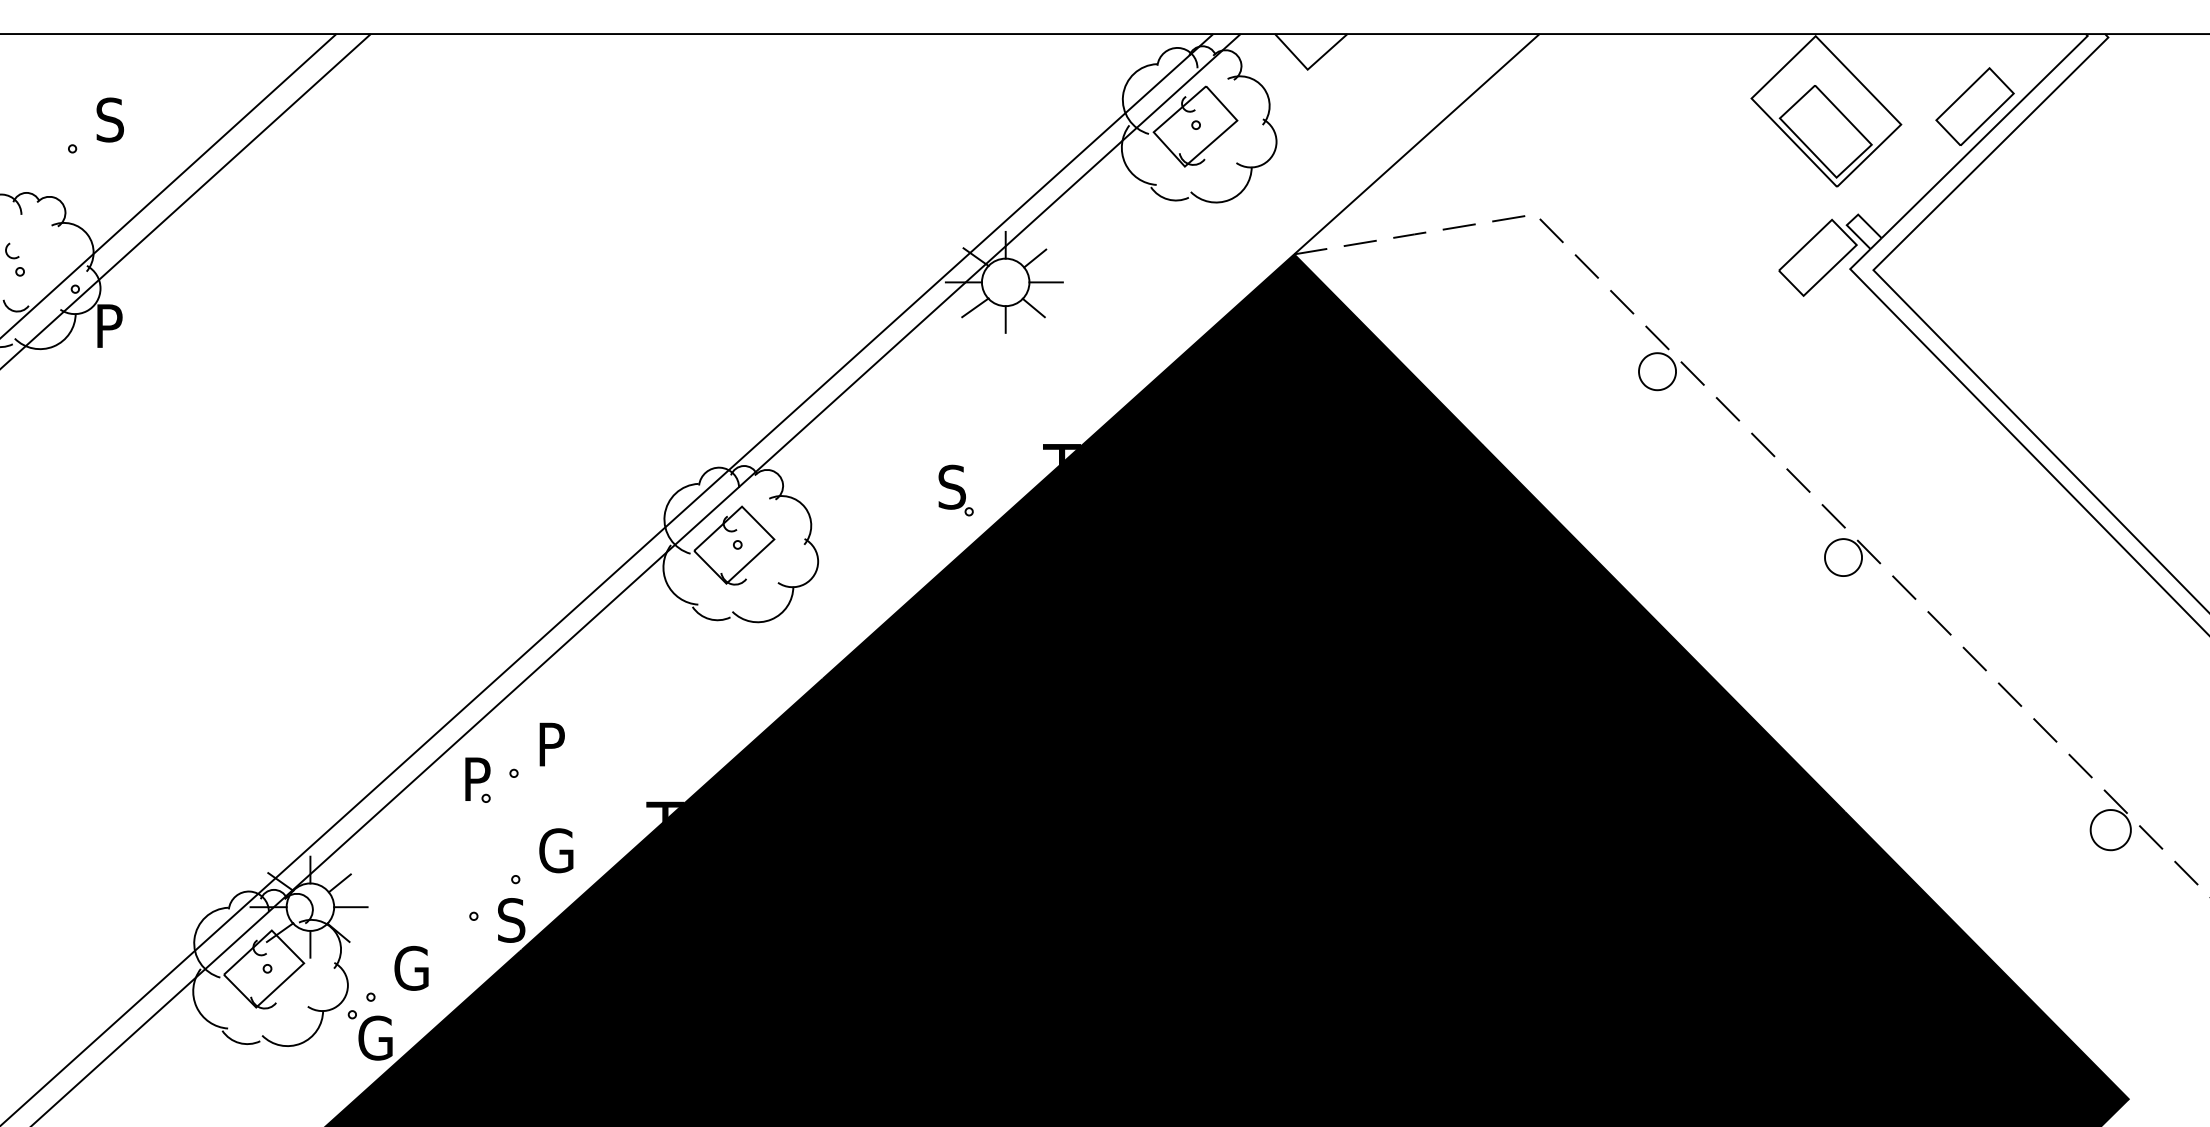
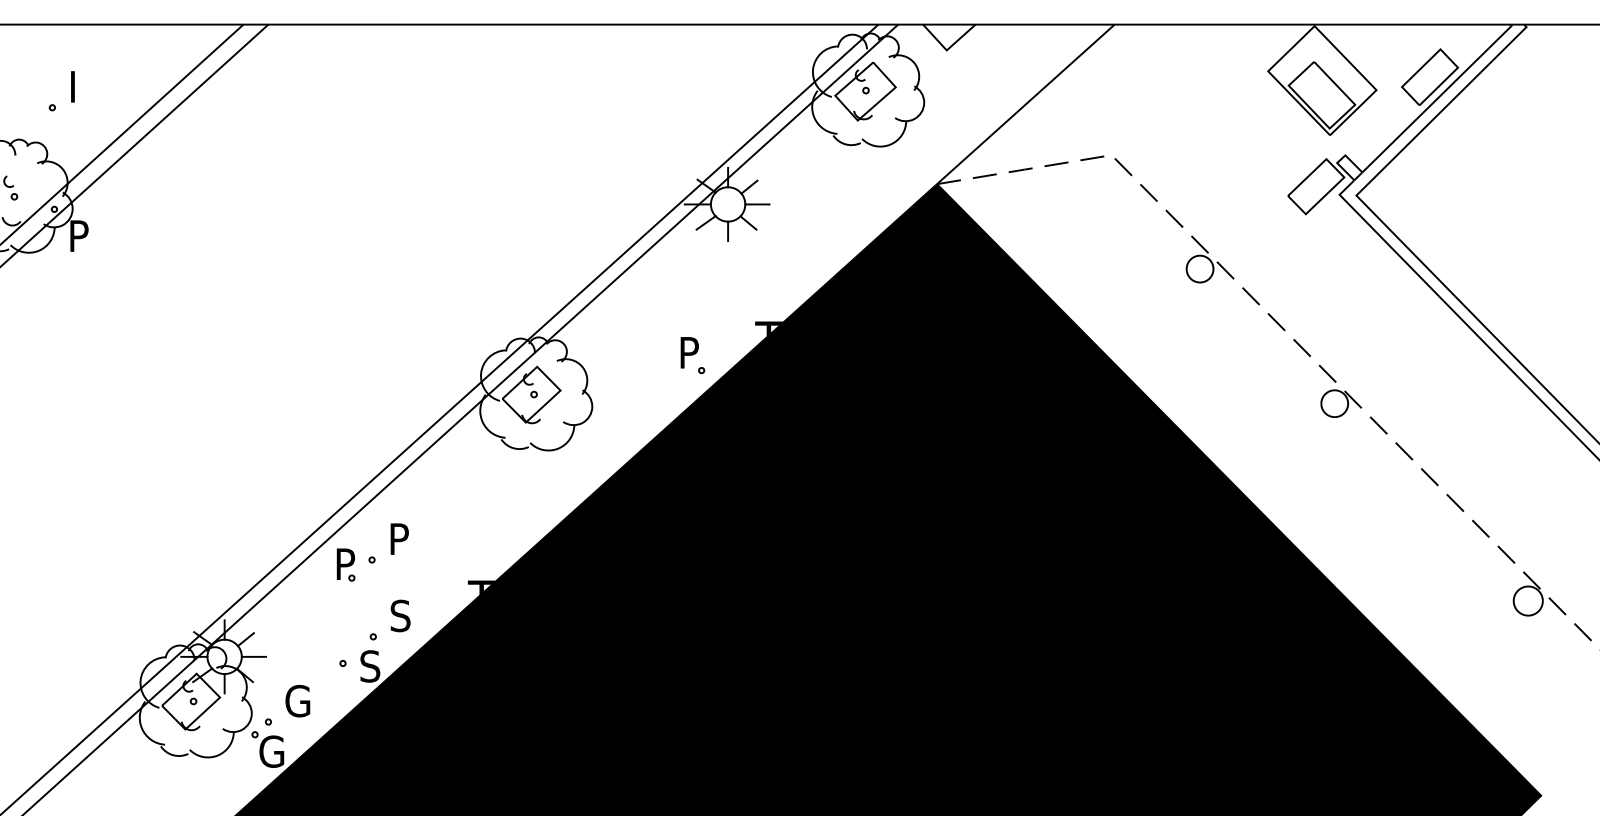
text: (109, 119) -> (79, 86), S -> I
text: (951, 486) -> (688, 352), S -> P
text: (556, 850) -> (402, 615), G -> S

